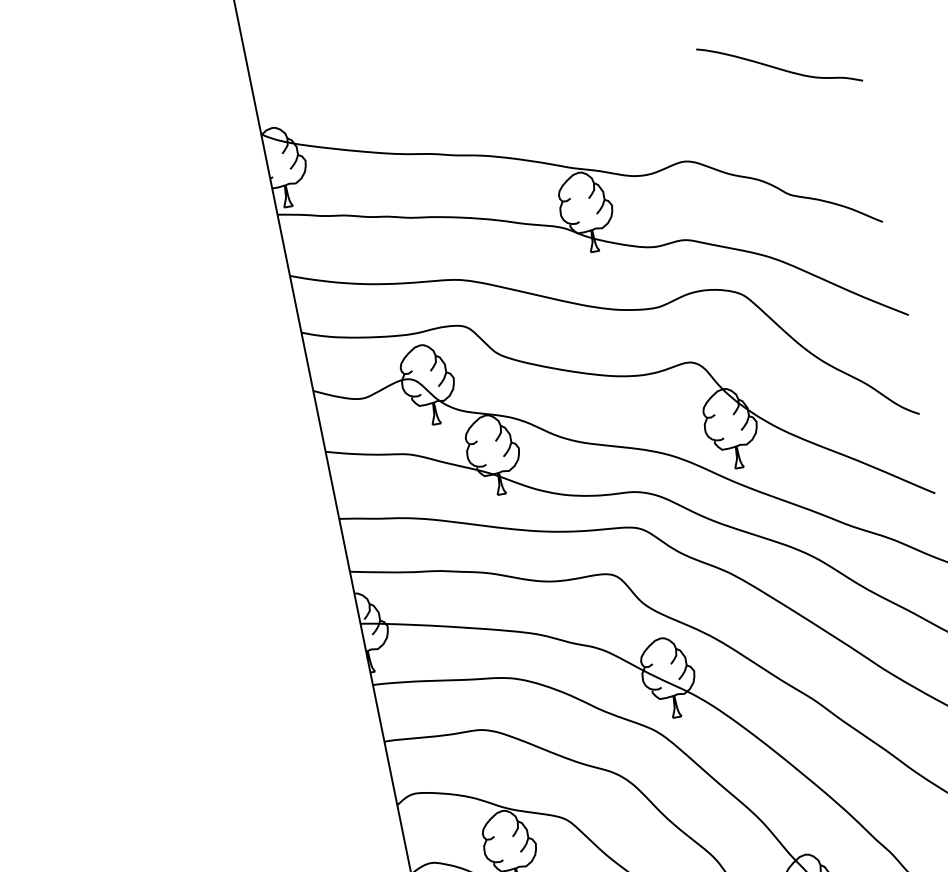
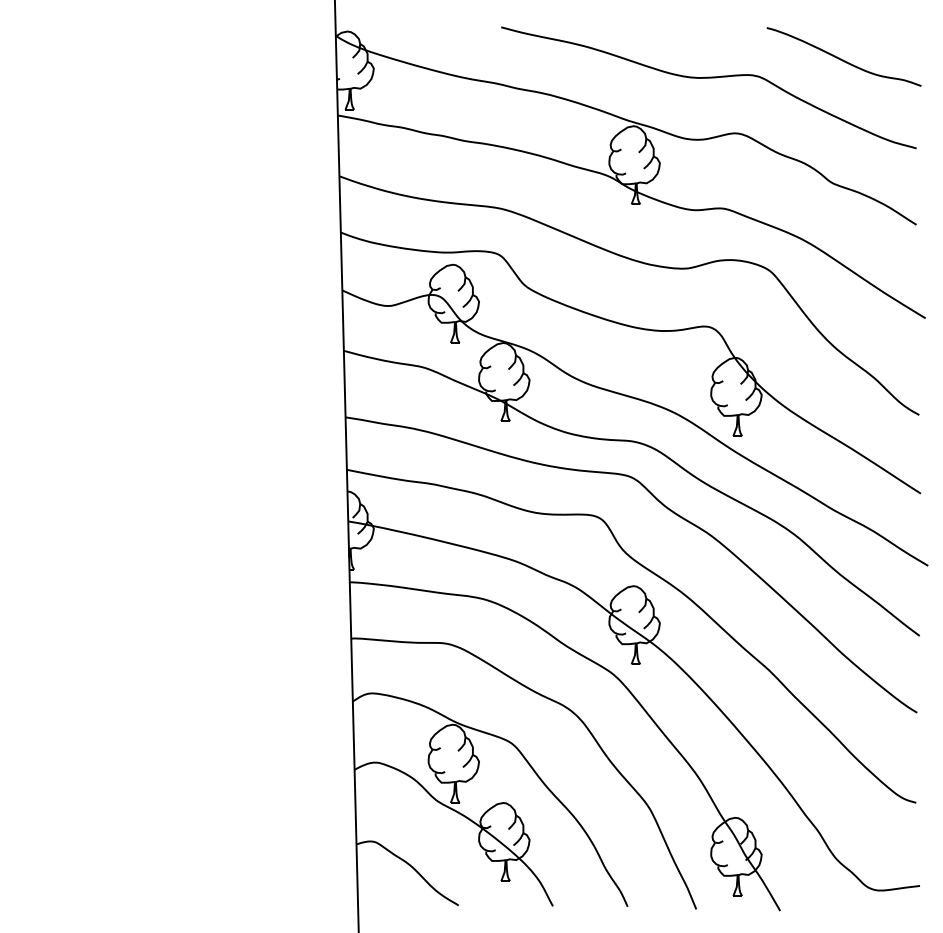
curve: (646, 111) -> (708, 78), added

